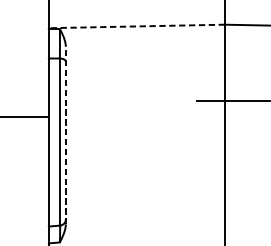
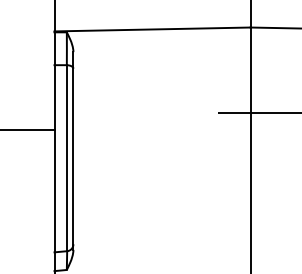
line: (136, 26) -> (152, 29), dashed -> solid
line: (65, 136) -> (73, 151), dashed -> solid

